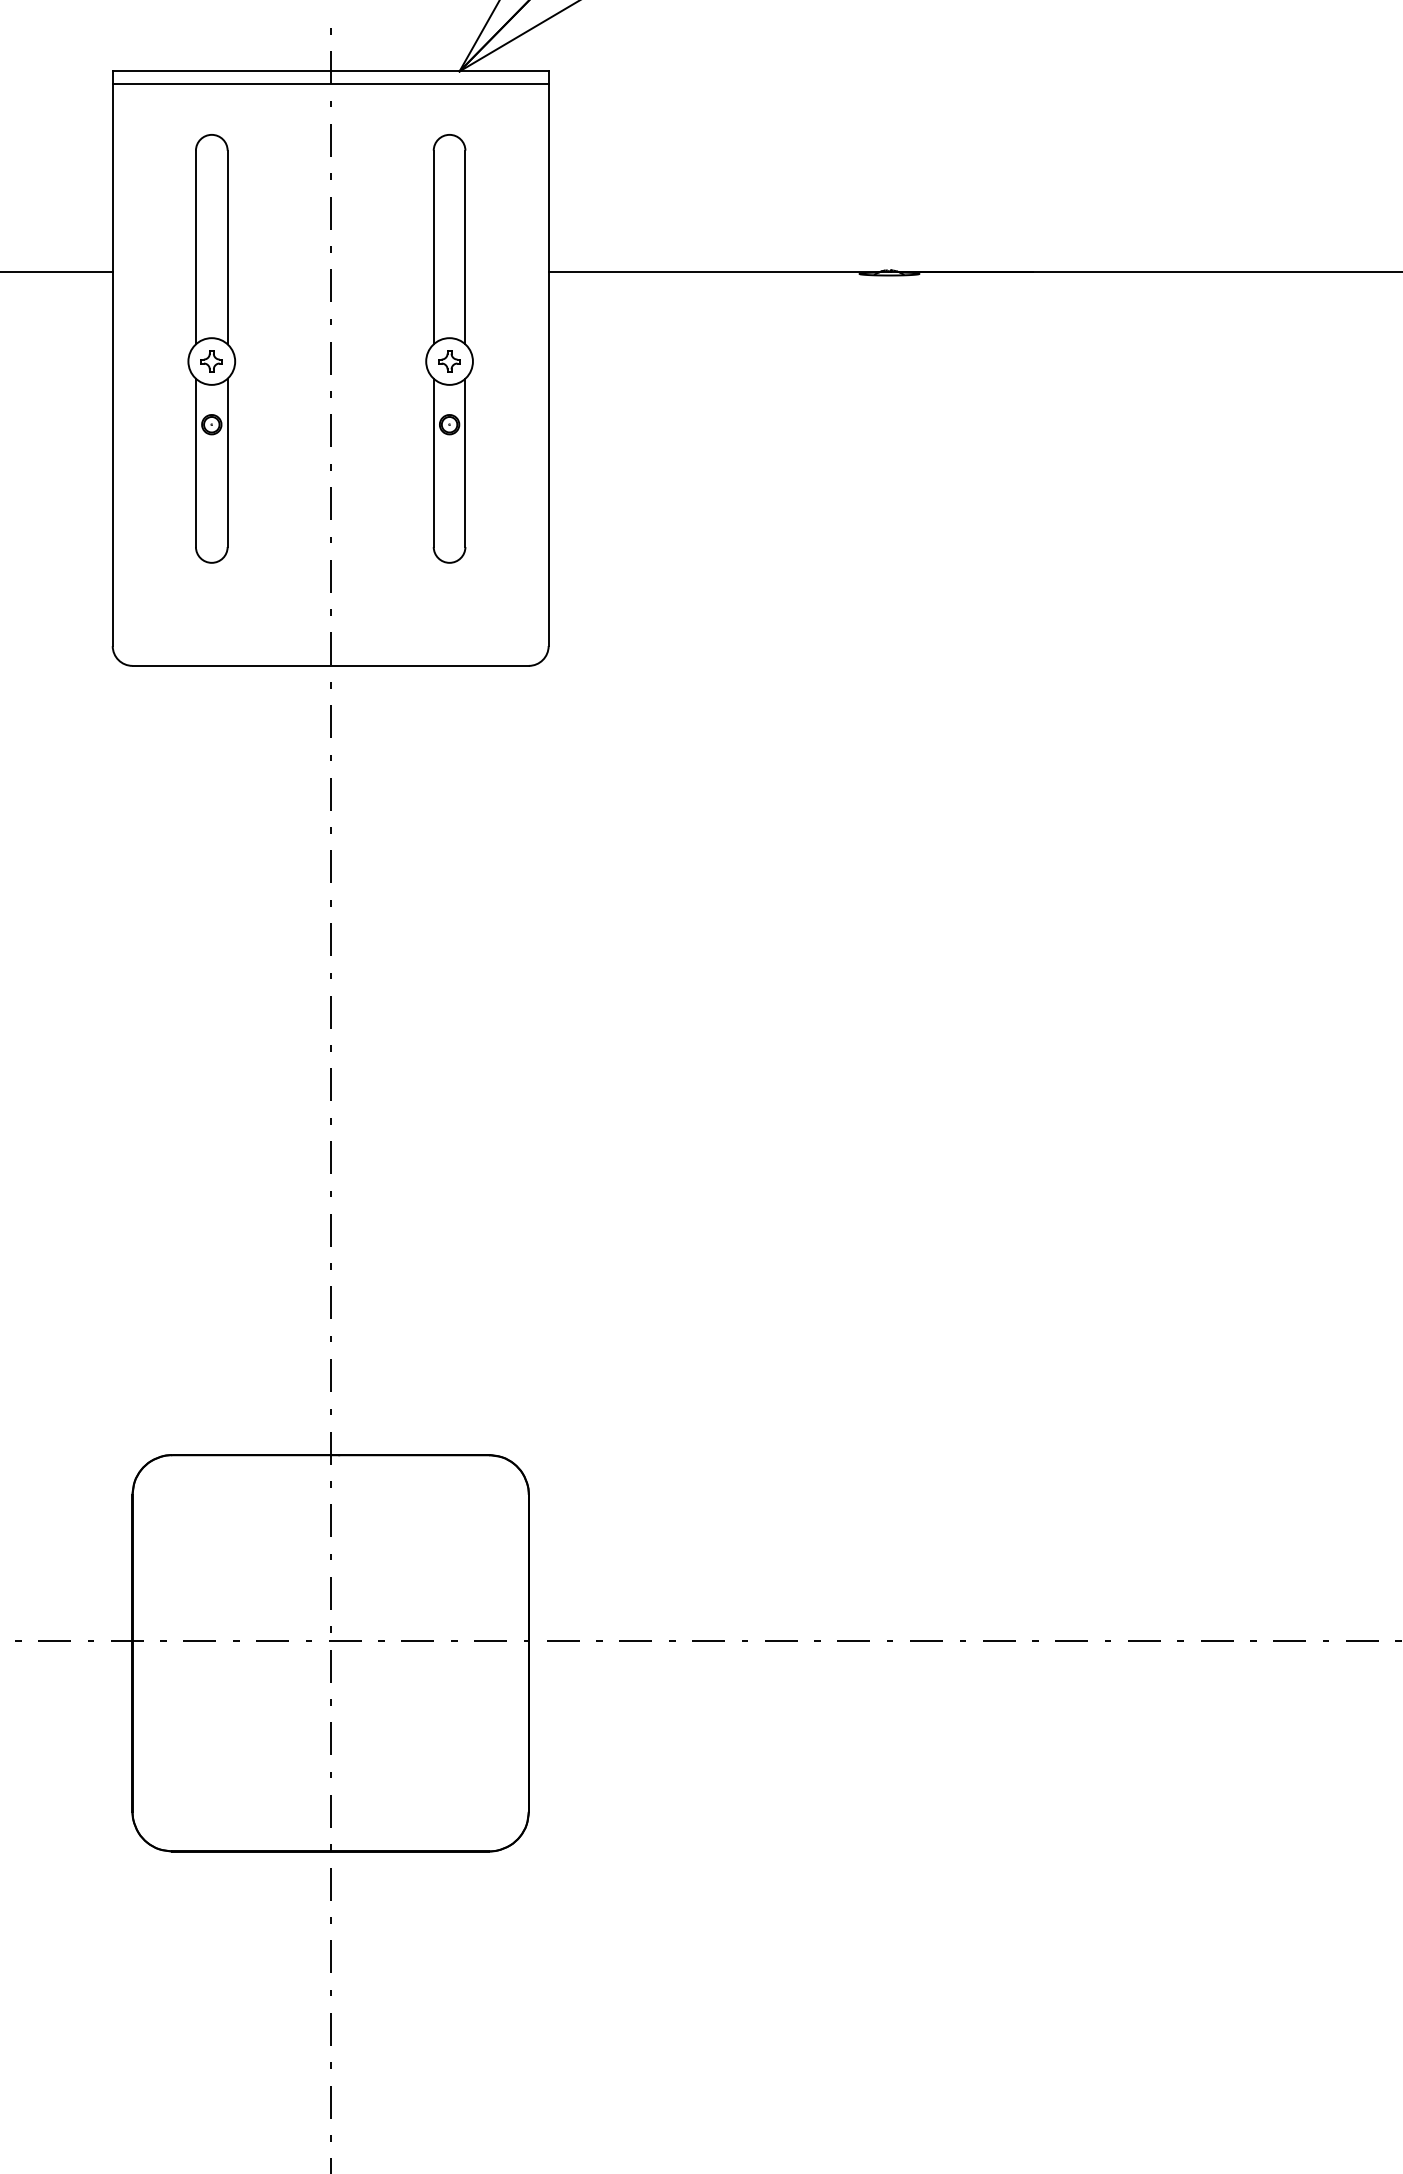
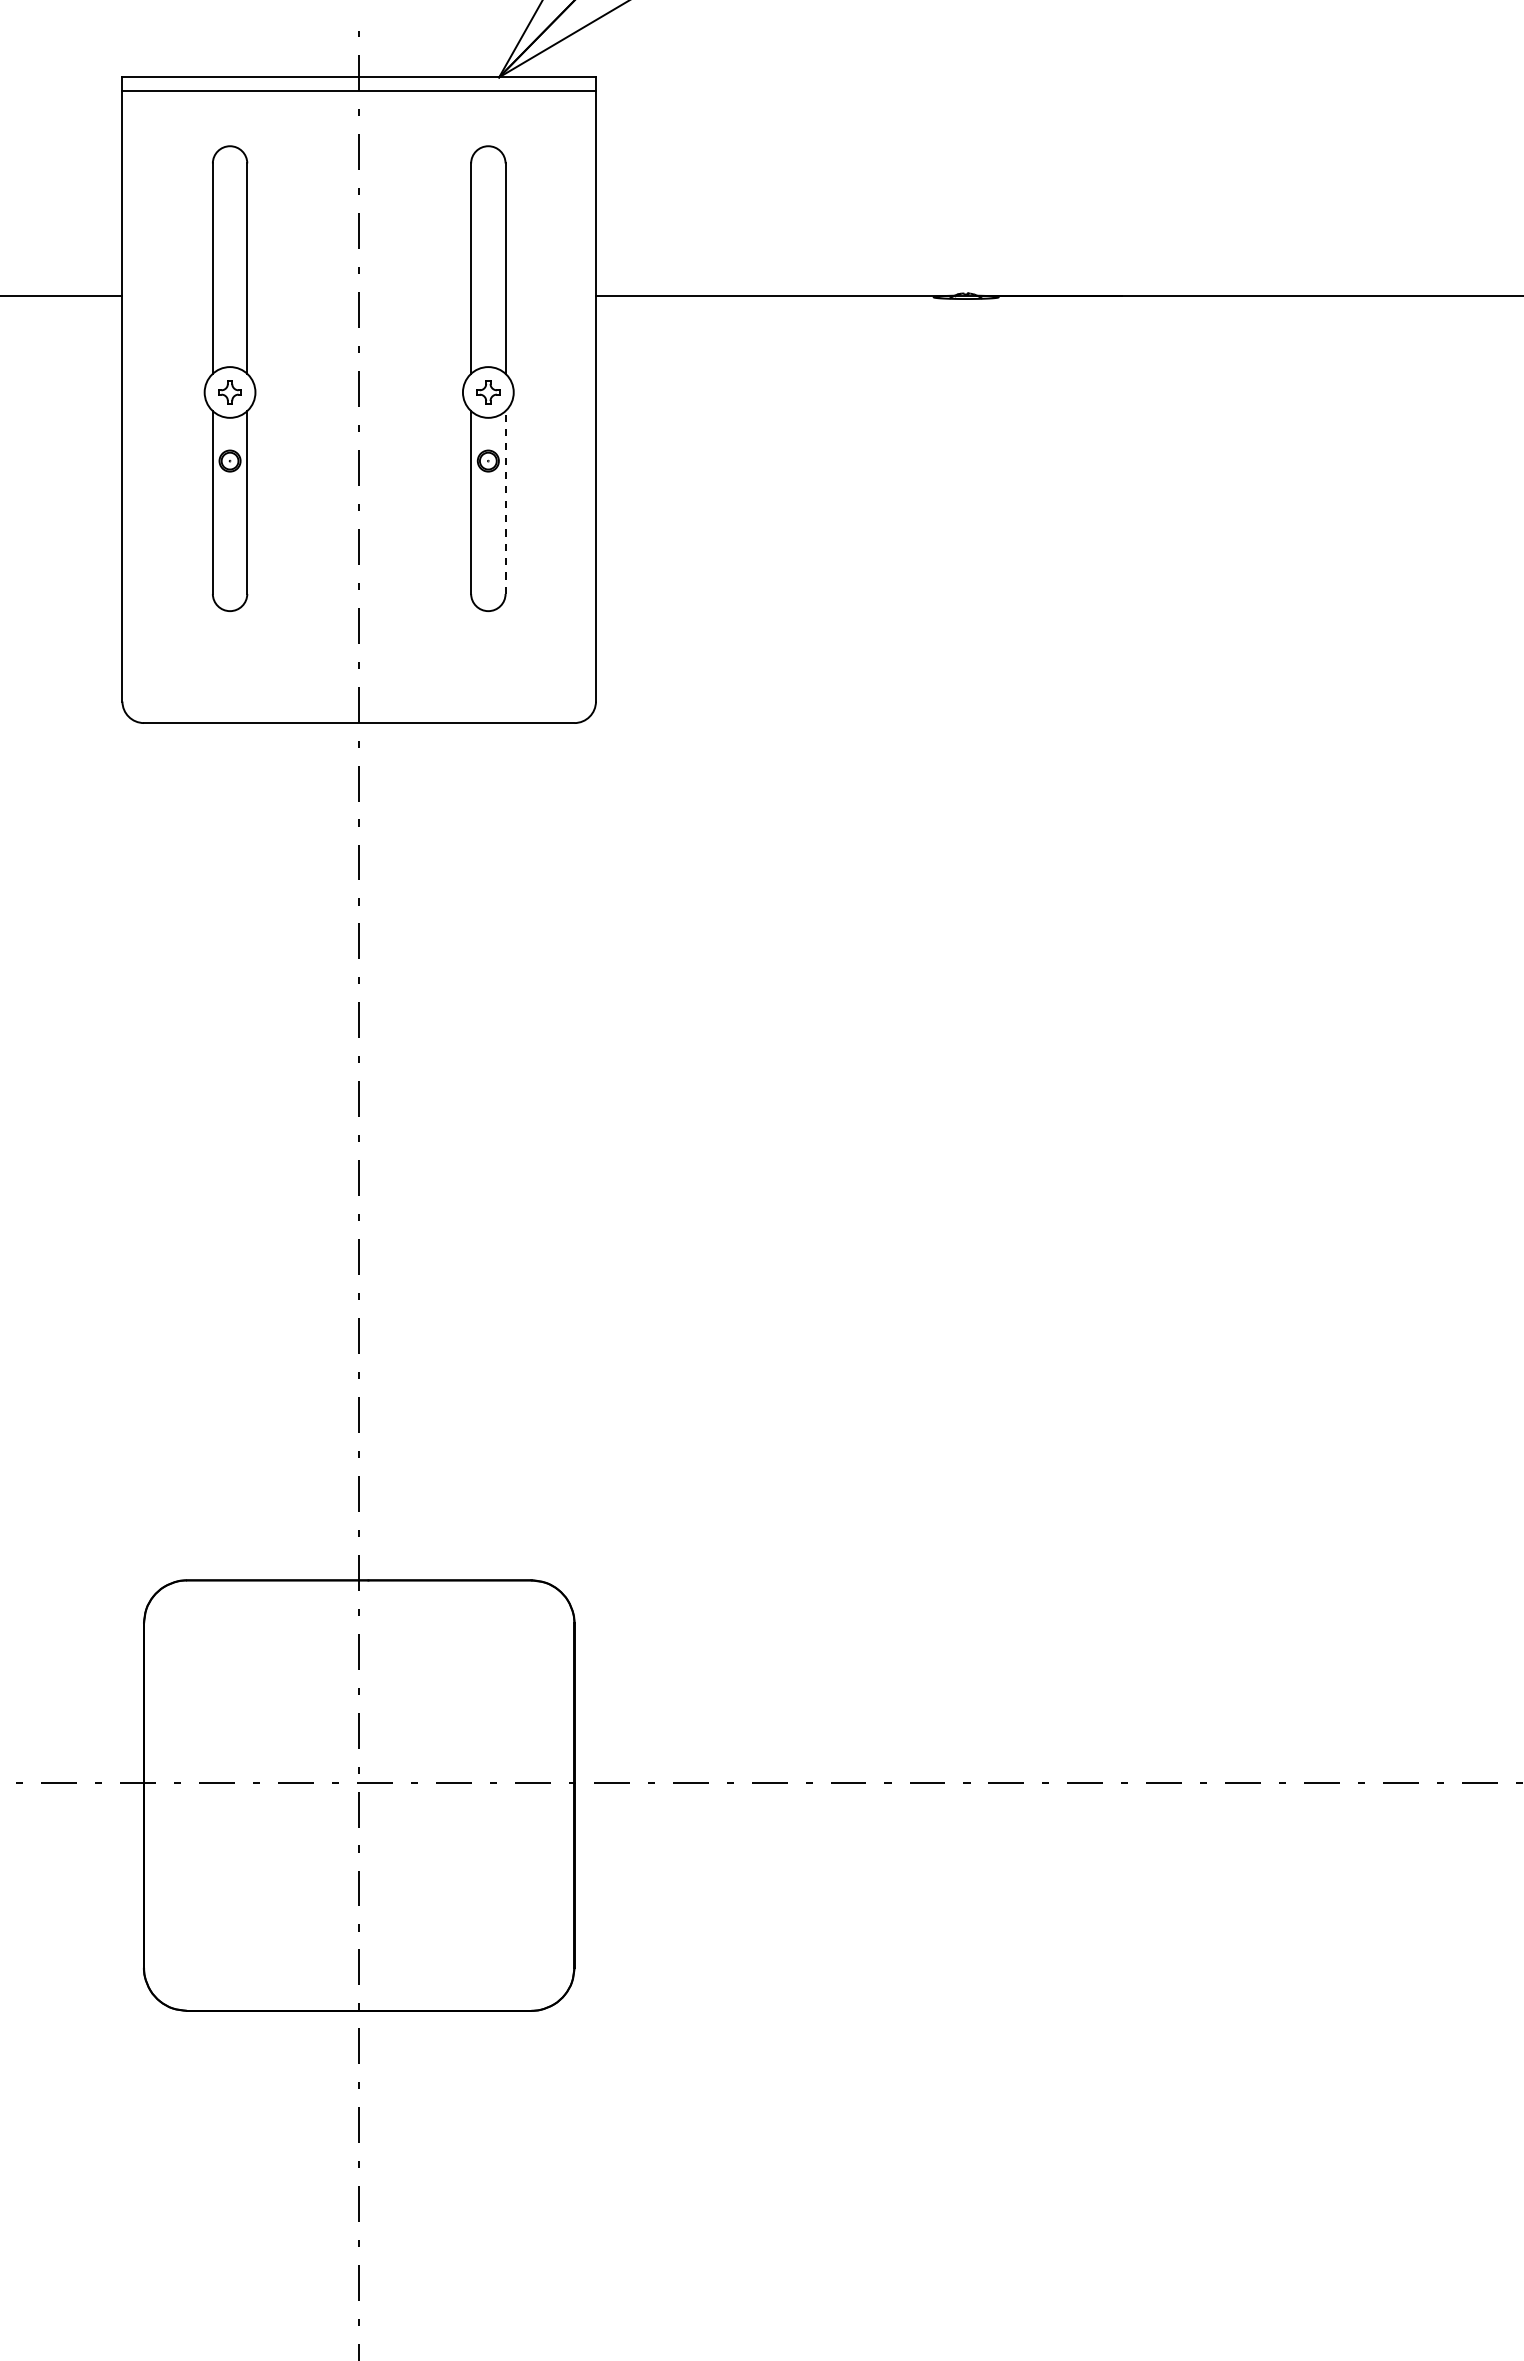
line: (465, 462) -> (505, 502), solid -> dashed

